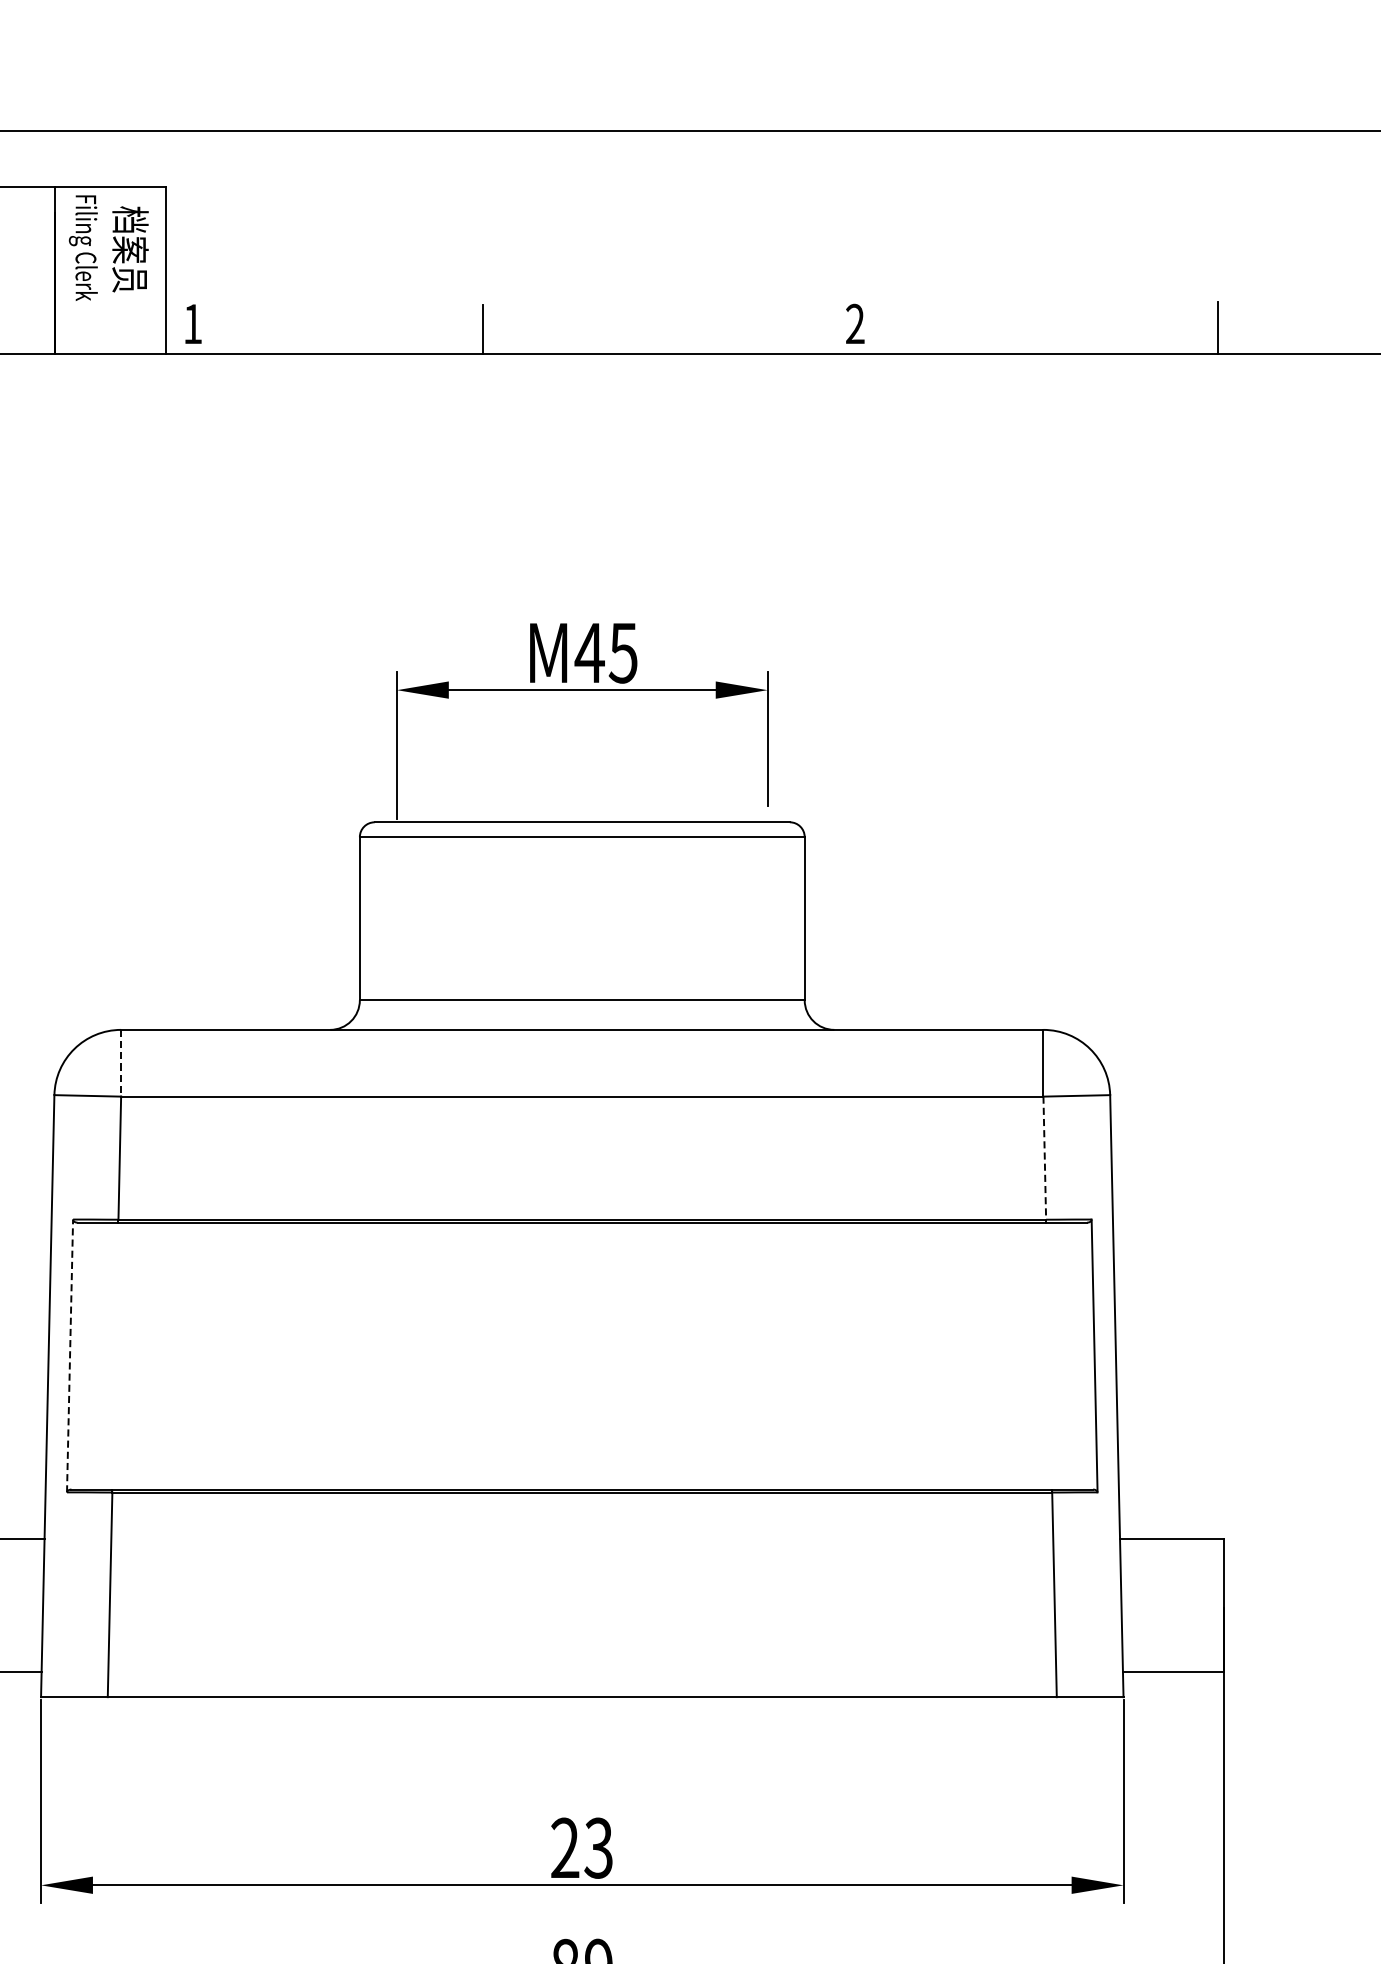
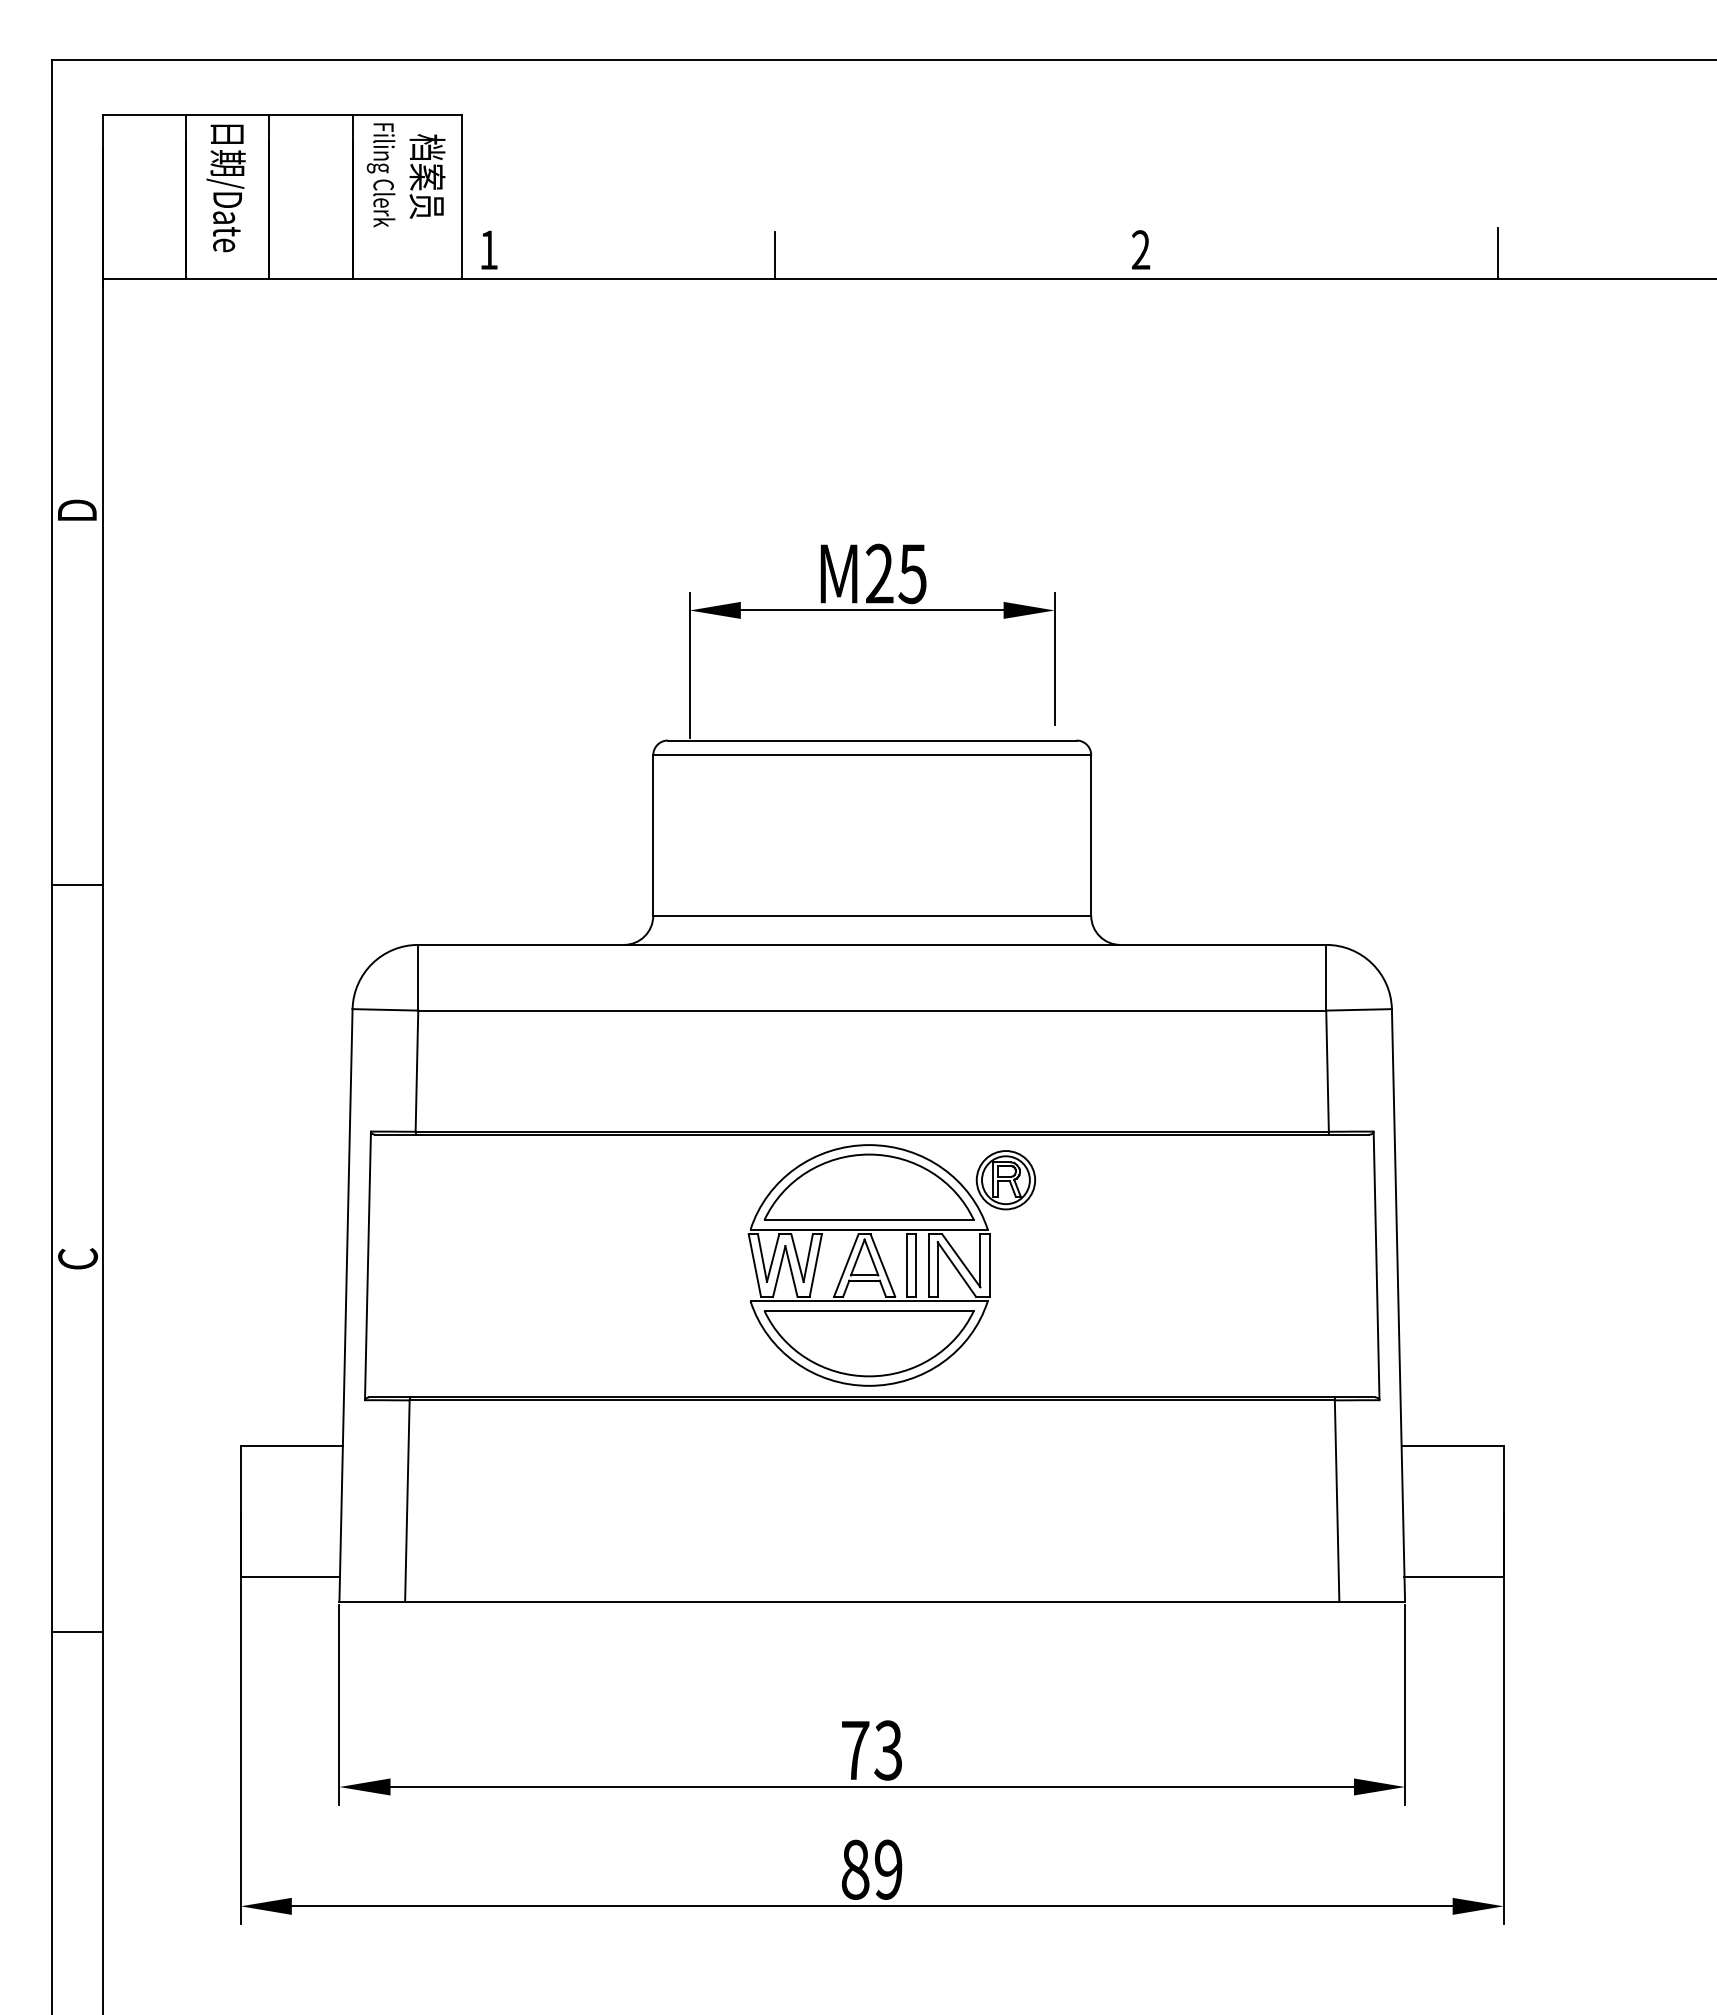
text: (589, 652) -> (879, 573), M45 -> M25
line: (121, 1062) -> (418, 977), dashed -> solid
line: (1044, 1158) -> (1327, 1071), dashed -> solid
line: (69, 1355) -> (367, 1265), dashed -> solid
part: (595, 1358) -> (885, 1268), added
text: (565, 1847) -> (855, 1749), 23 -> 73

